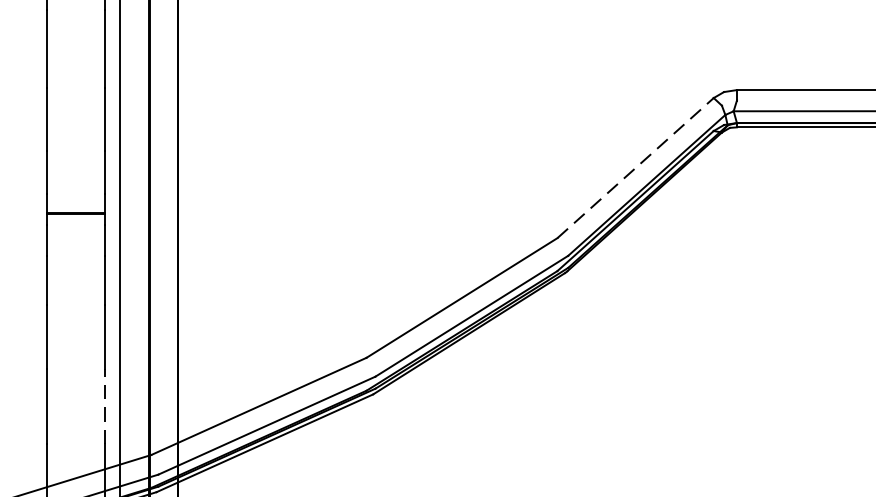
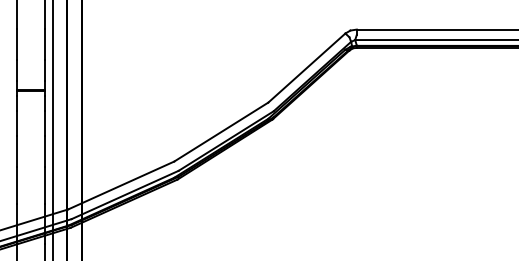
line: (634, 169) -> (306, 68), dashed -> solid
line: (105, 406) -> (45, 185), dashed -> solid

